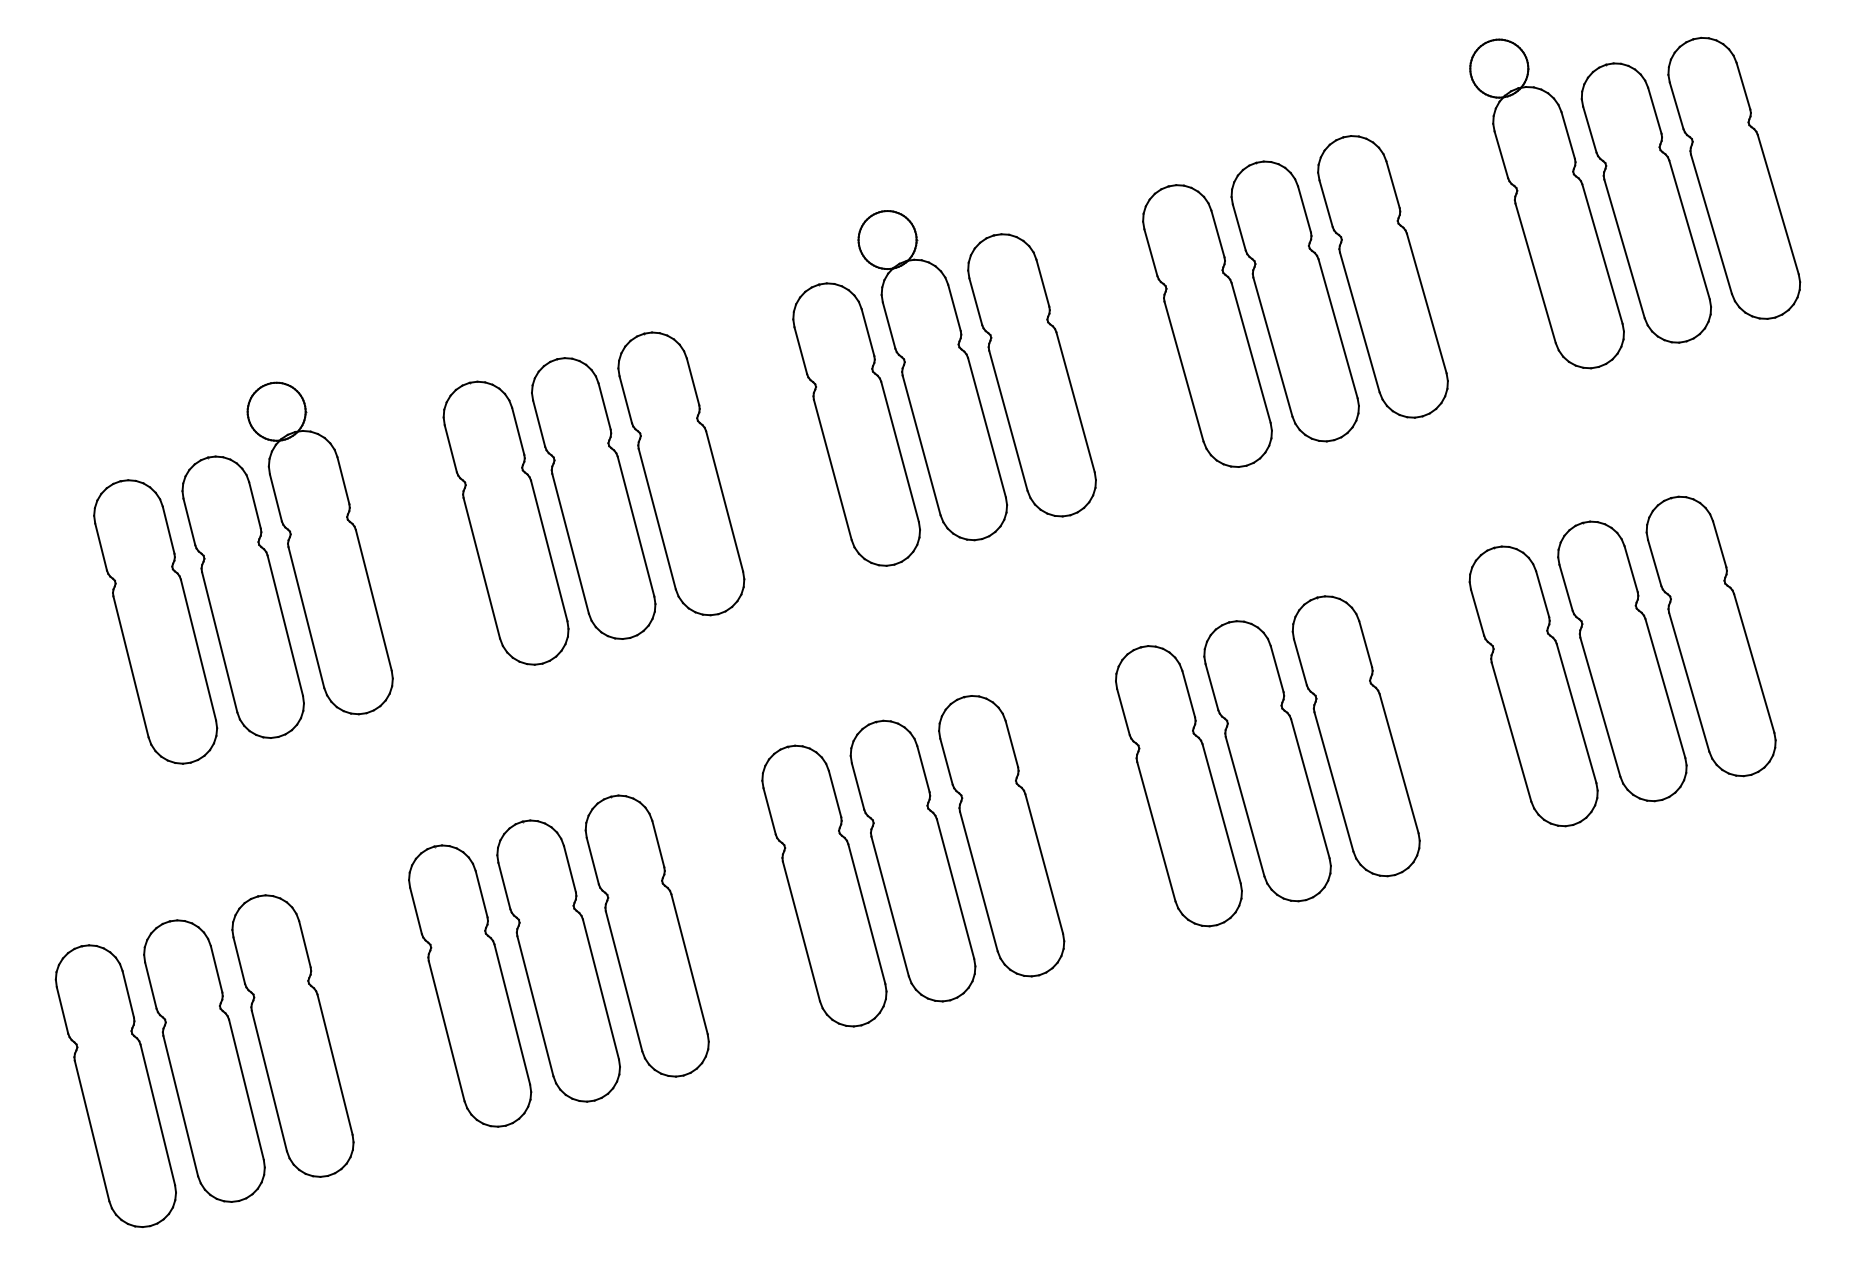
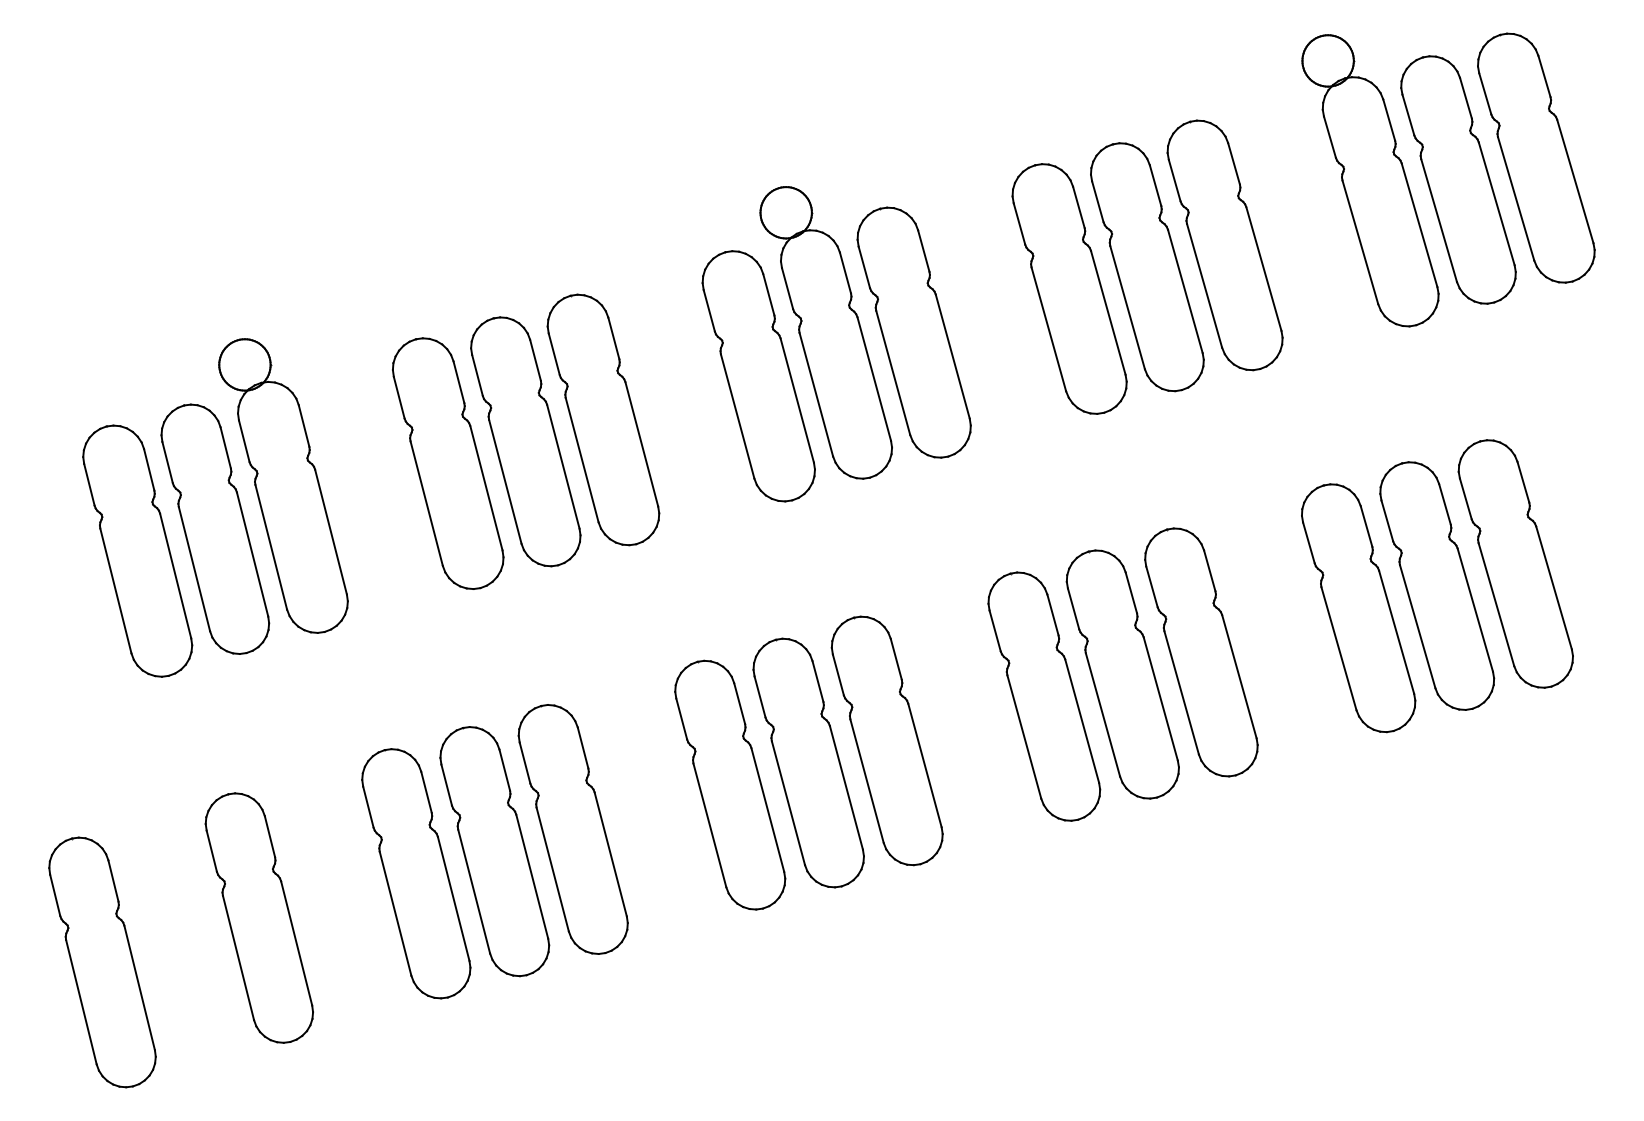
part: (203, 1060) -> (180, 939), removed

